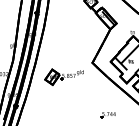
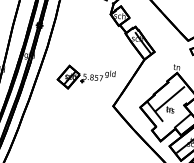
part: (63, 76) -> (85, 77), moved

